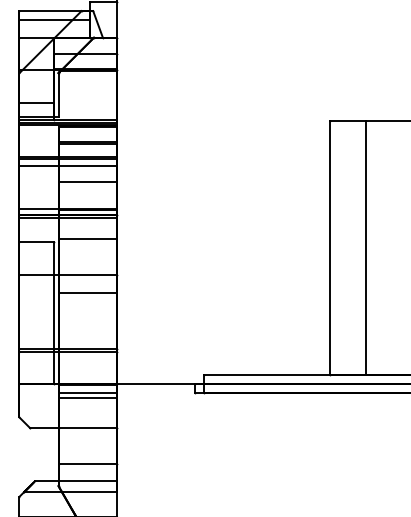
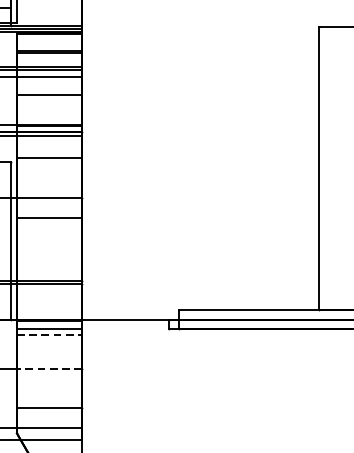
line: (88, 397) -> (50, 334), solid -> dashed
line: (87, 428) -> (49, 369), solid -> dashed

